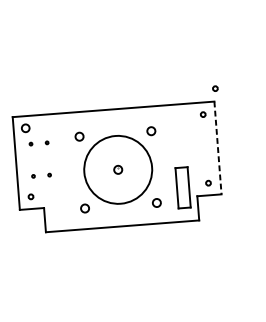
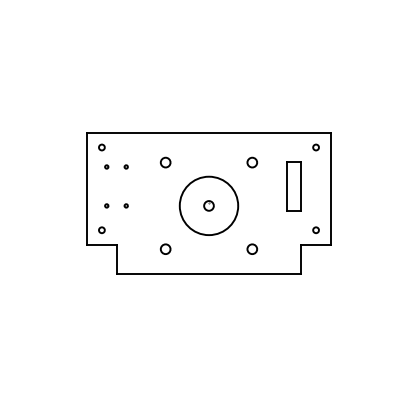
circle: (214, 88) -> (332, 117), removed
circle: (25, 128) -> (101, 147), size x0.62
line: (217, 147) -> (330, 188), dashed -> solid
circle: (117, 169) -> (208, 205), size x0.71
part: (182, 187) -> (293, 186), moved

